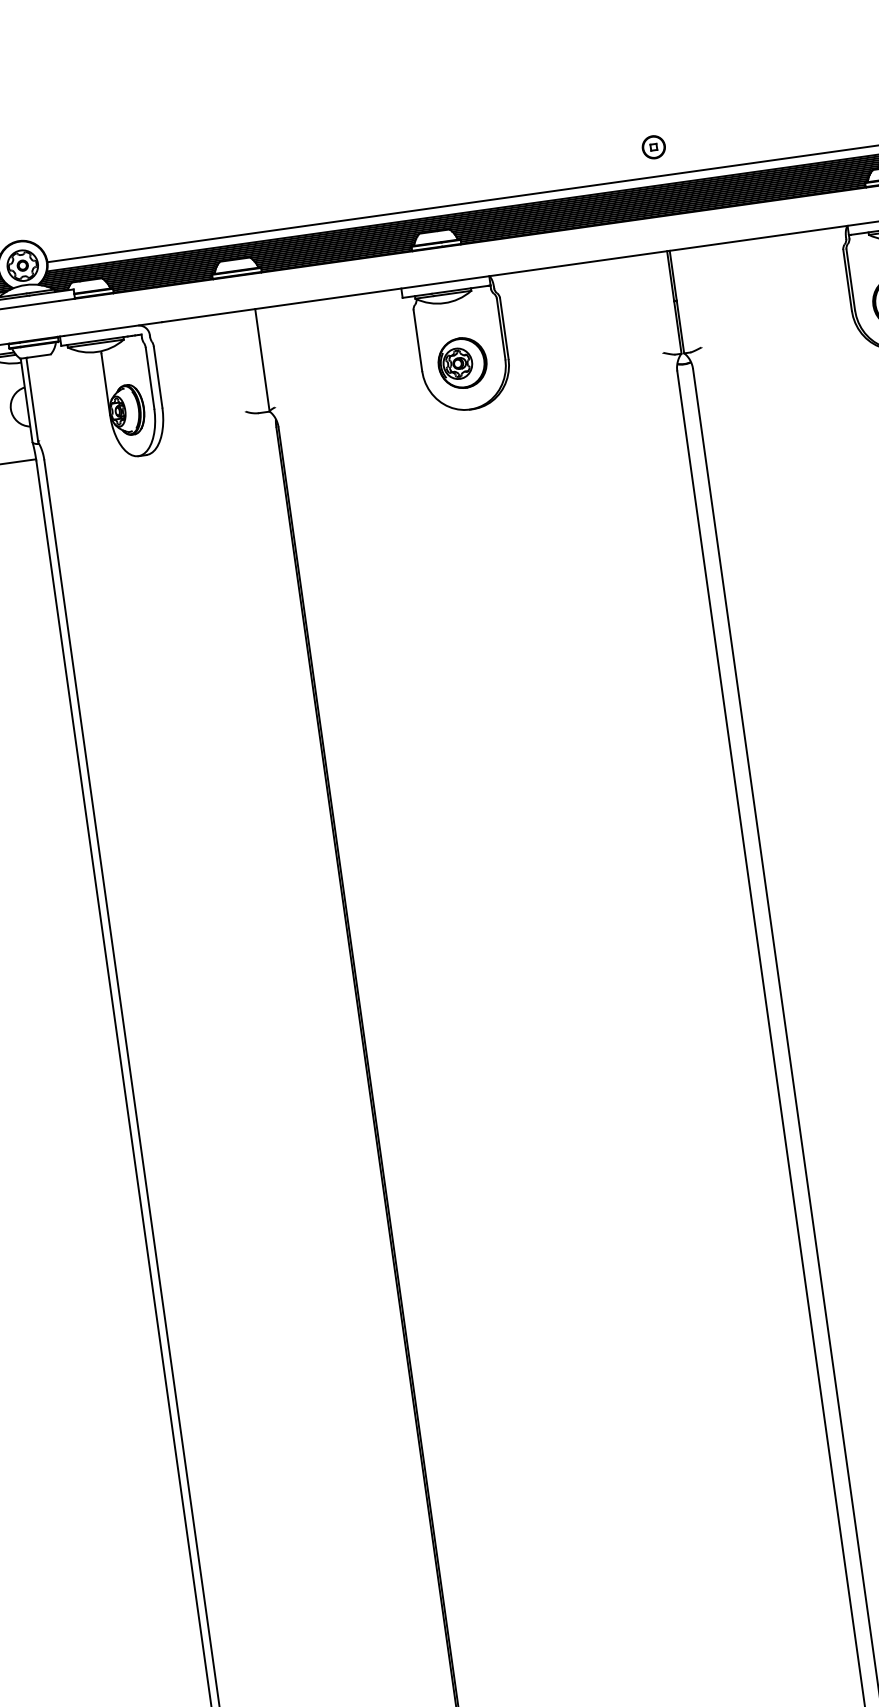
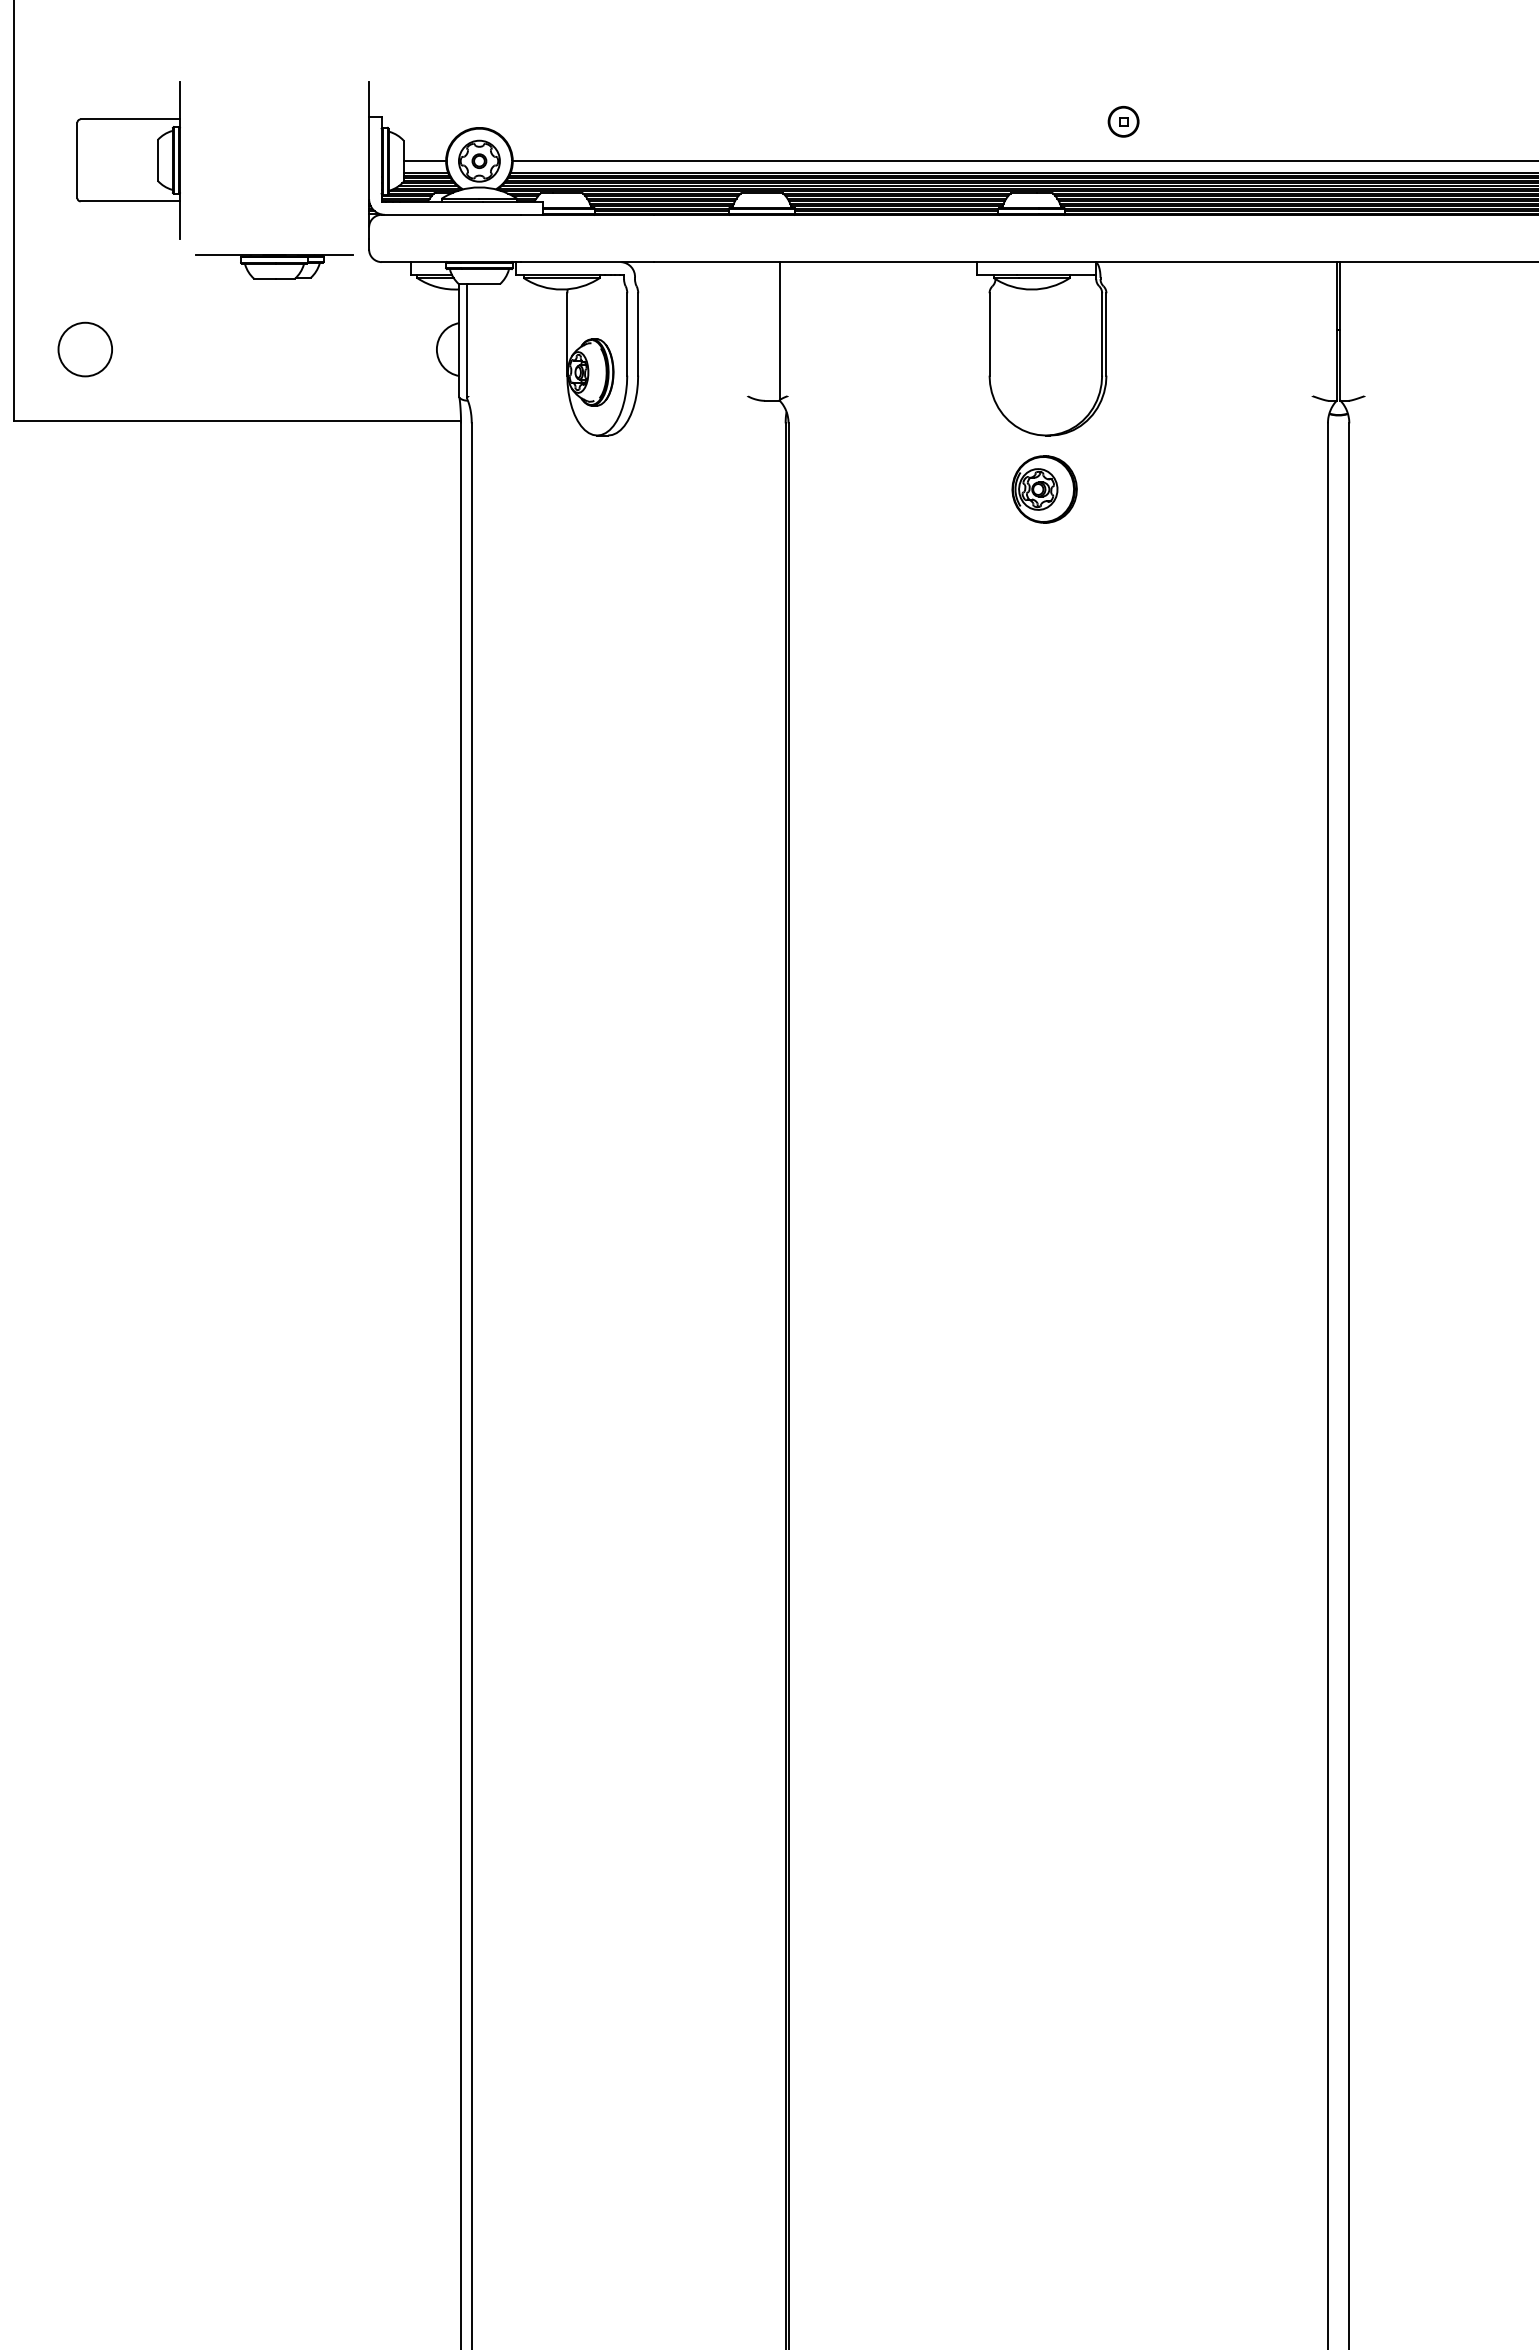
part: (653, 147) -> (1123, 121), moved
part: (462, 363) -> (1044, 489), moved

